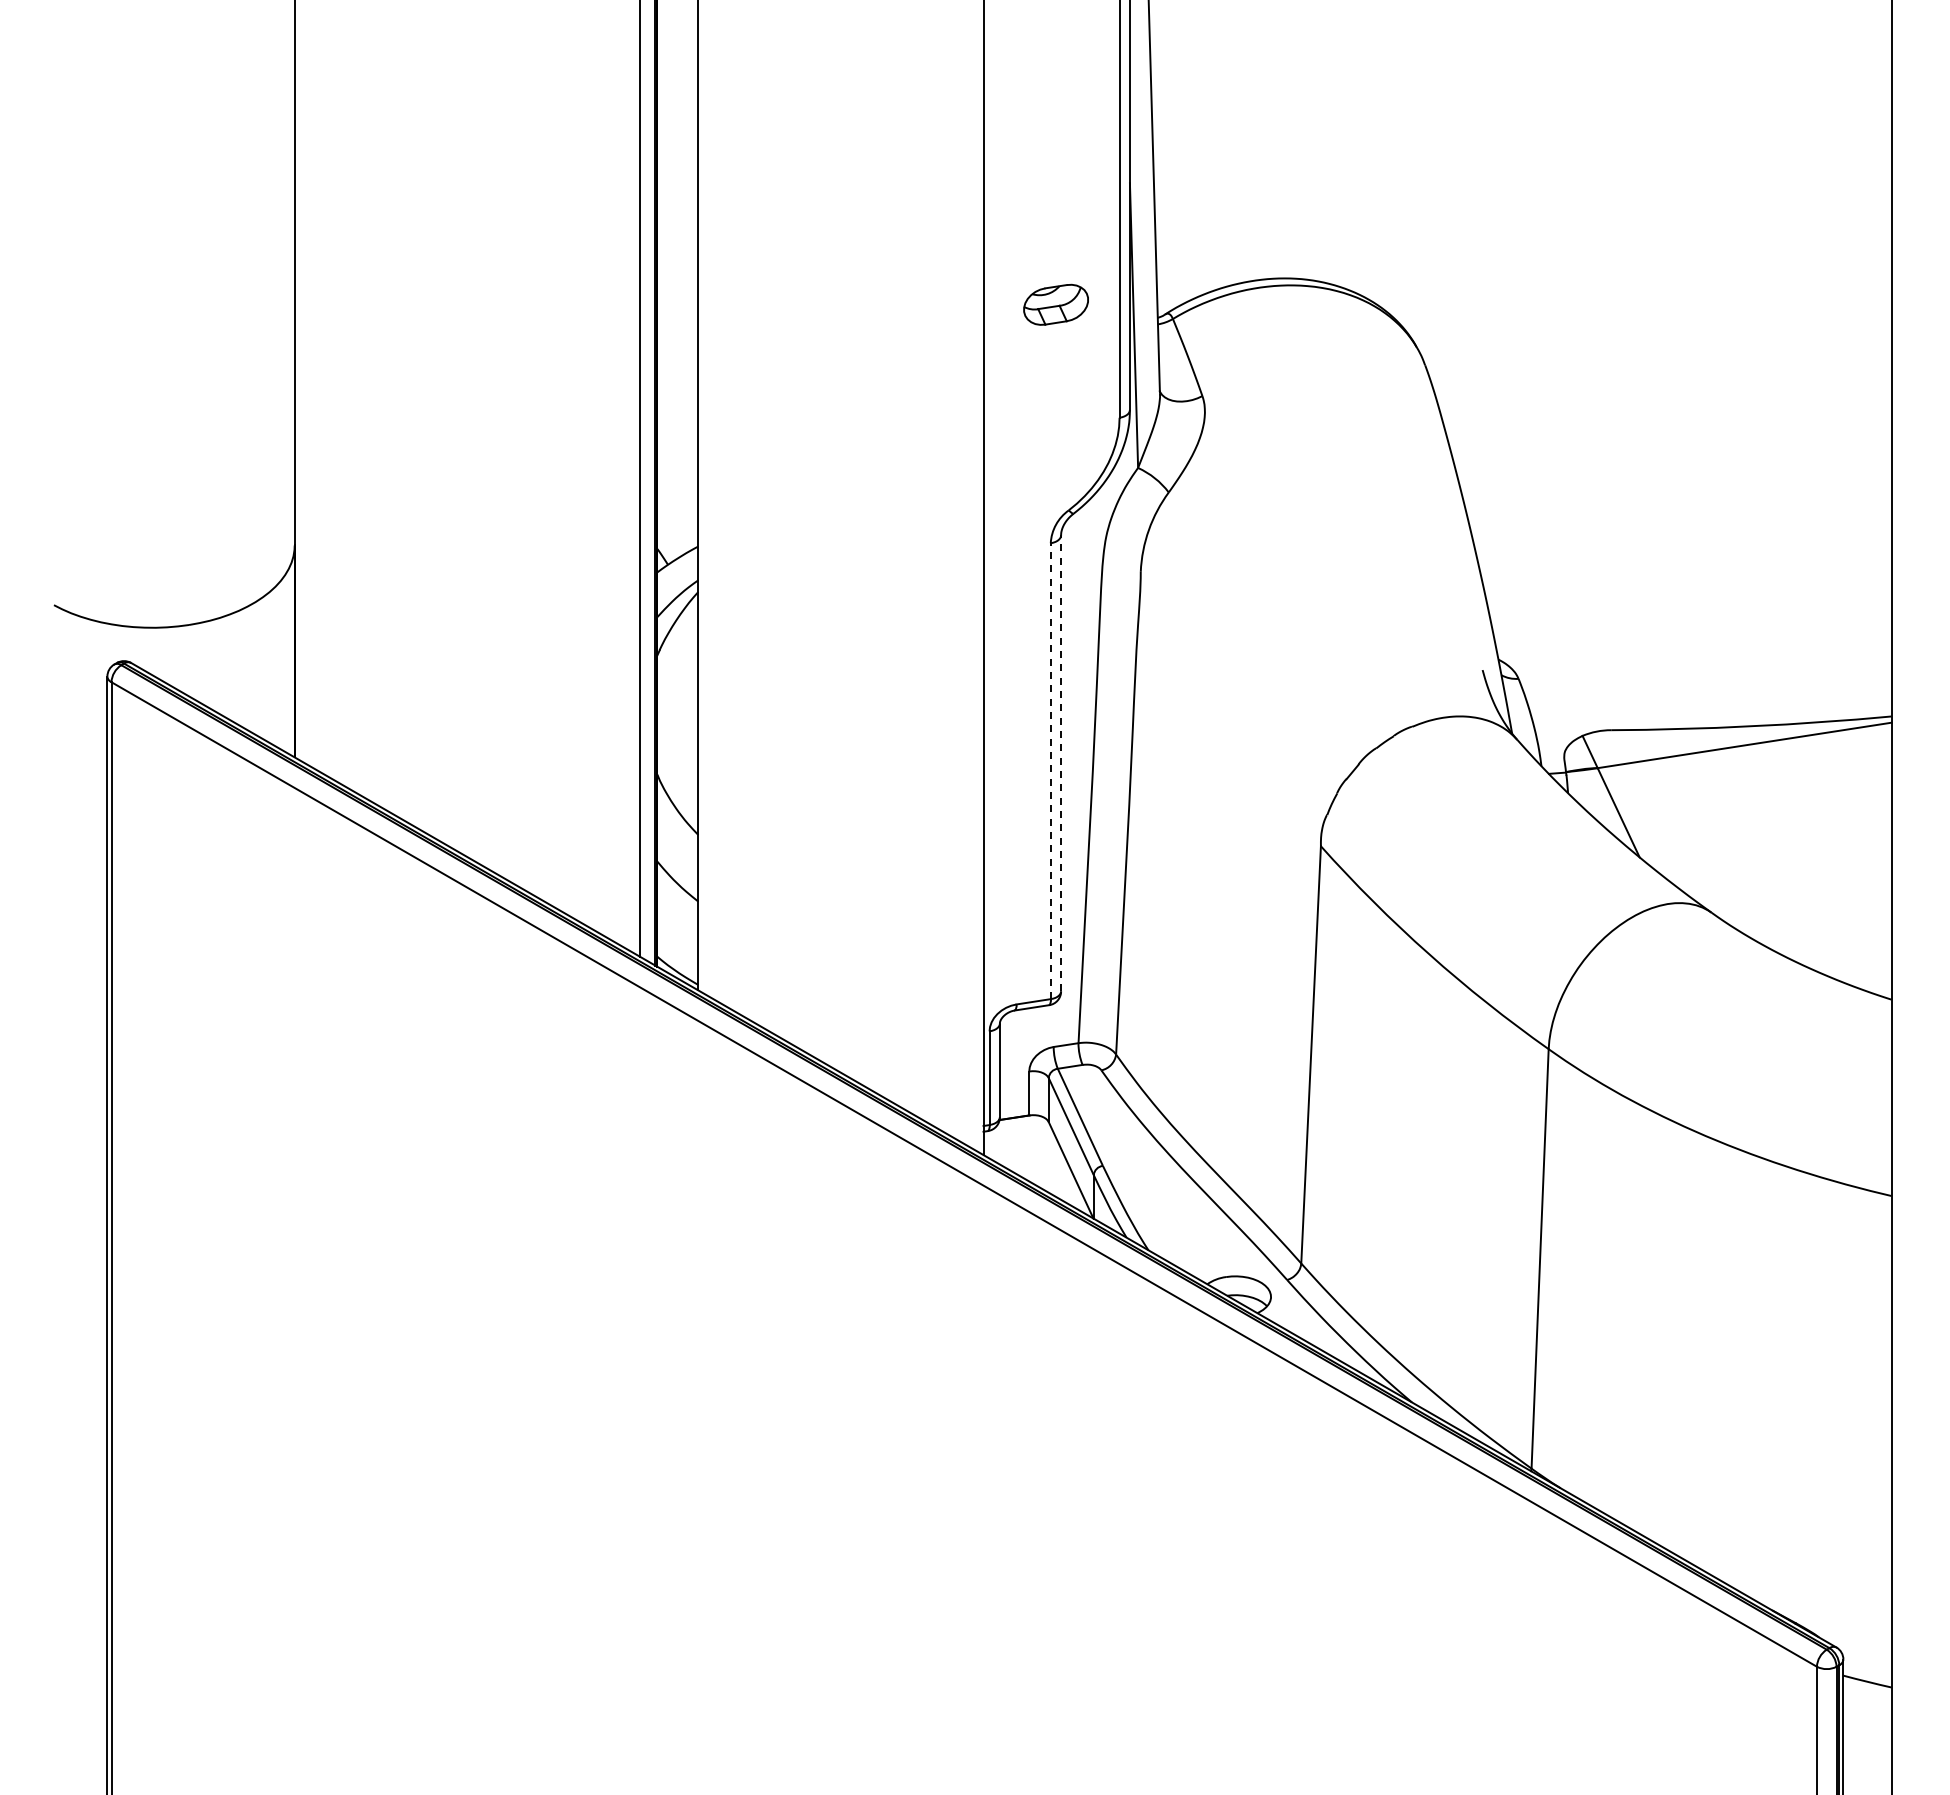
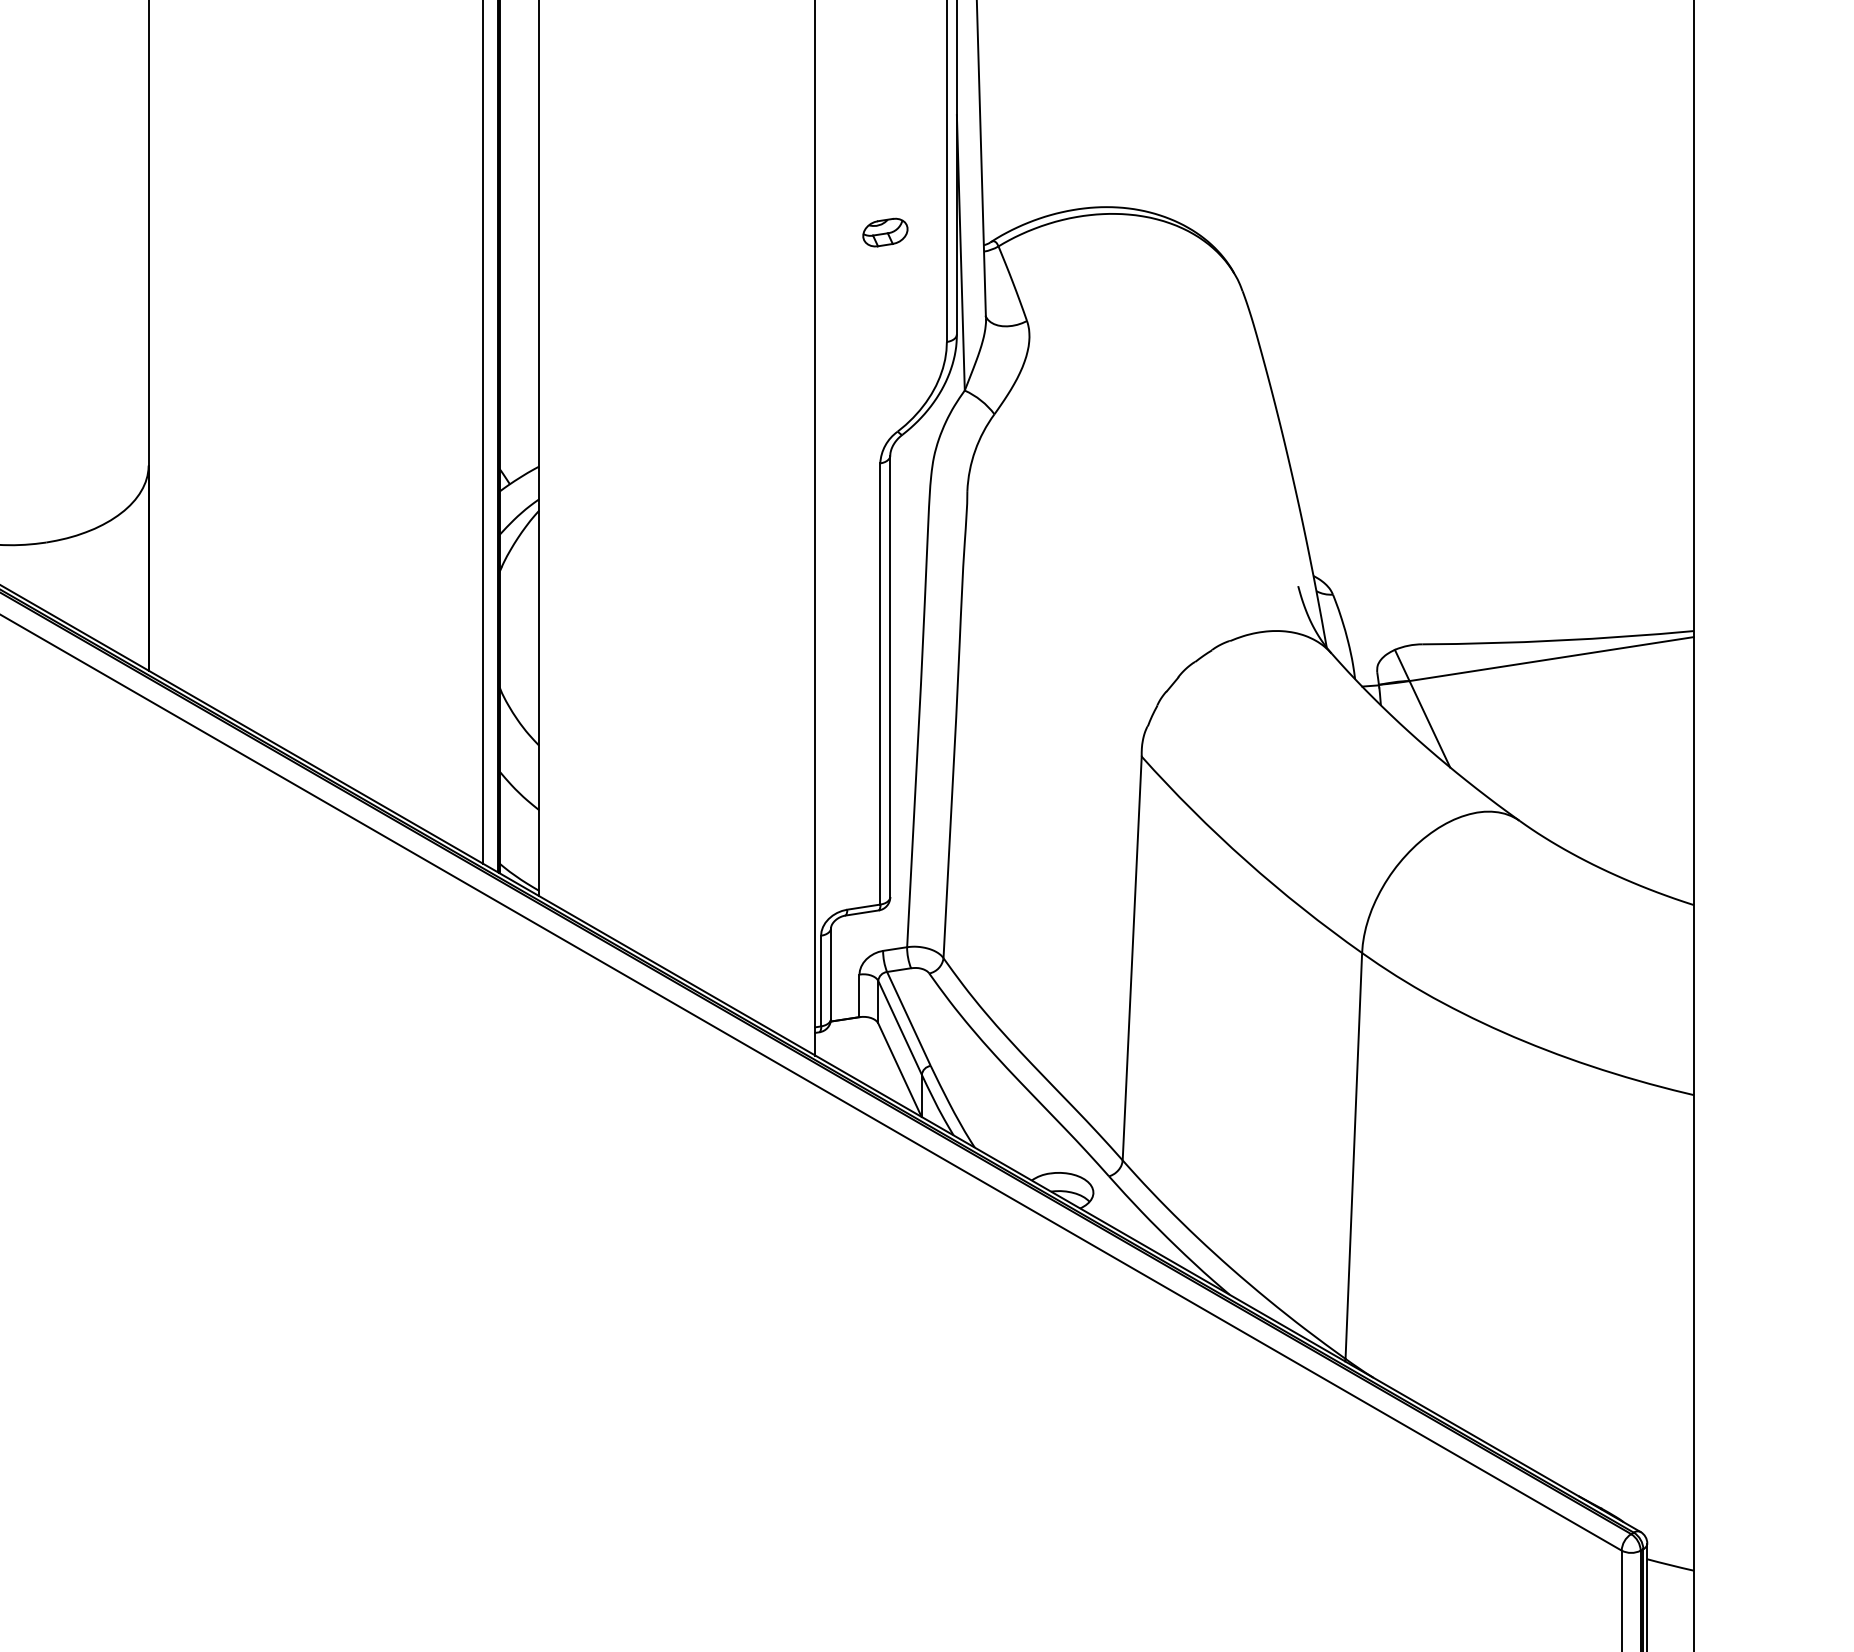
part: (1055, 304) -> (884, 232), size x0.71
line: (1061, 763) -> (890, 676), dashed -> solid
line: (1050, 771) -> (880, 684), dashed -> solid

